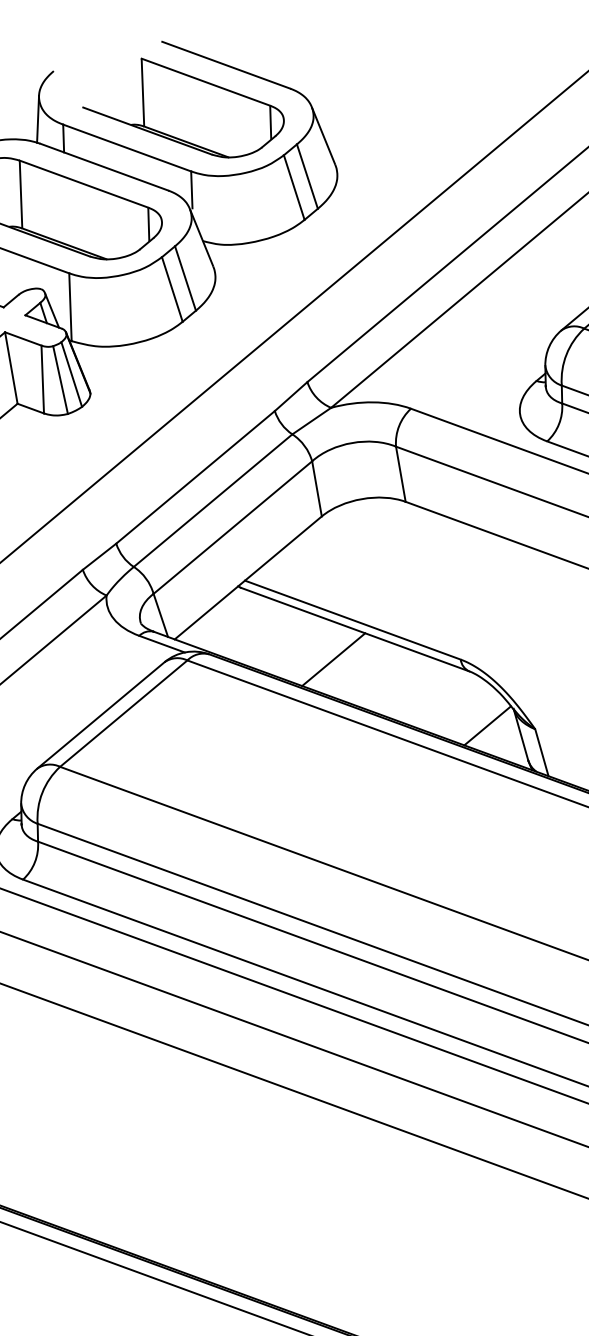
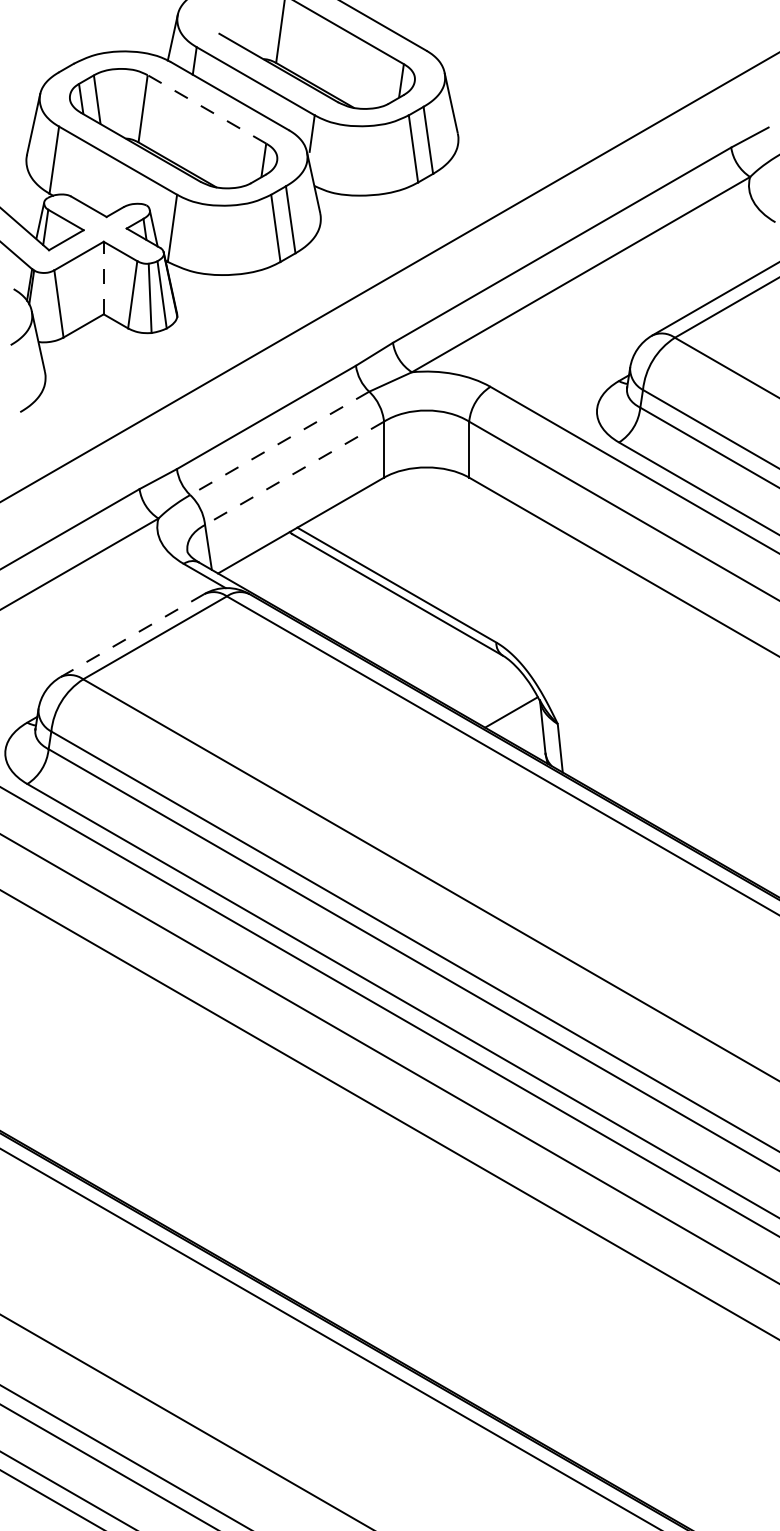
line: (83, 184) -> (206, 109), solid -> dashed
line: (10, 367) -> (103, 277), solid -> dashed
line: (212, 500) -> (279, 443), solid -> dashed
line: (232, 527) -> (294, 473), solid -> dashed
line: (332, 659) -> (370, 620), removed
line: (101, 715) -> (132, 635), solid -> dashed

